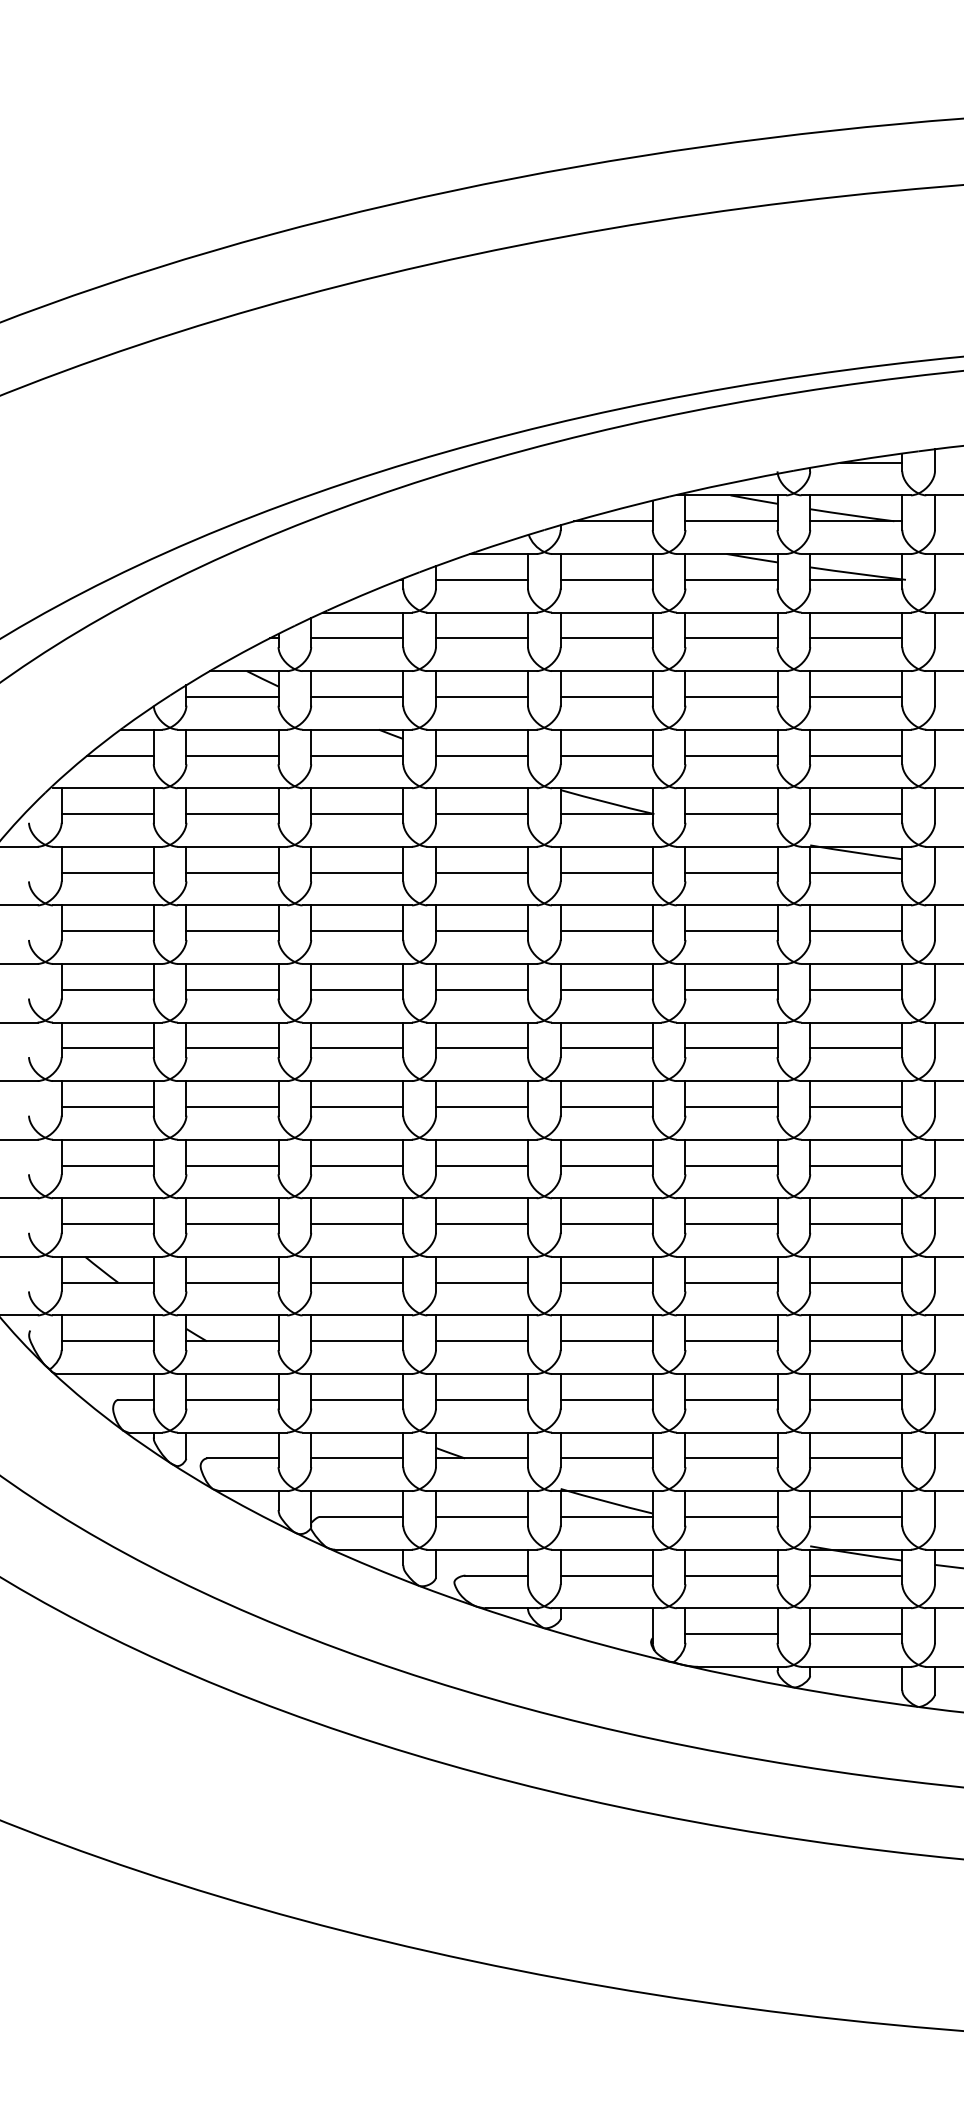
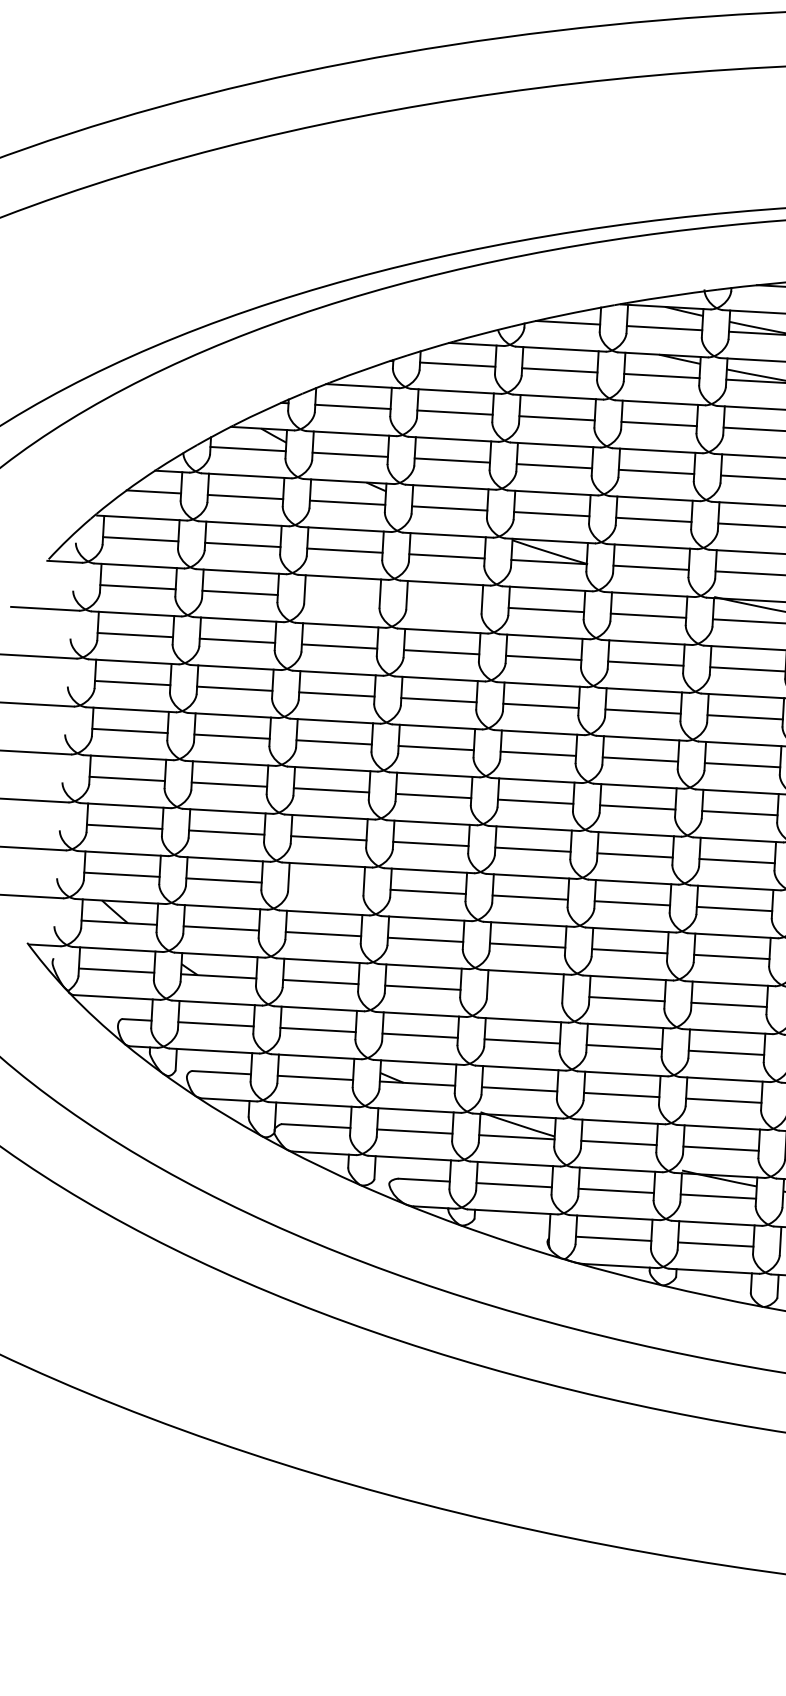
line: (357, 872) -> (342, 598), removed
line: (481, 872) -> (443, 604), removed
line: (357, 1224) -> (326, 886), removed
line: (606, 1341) -> (524, 993), removed

